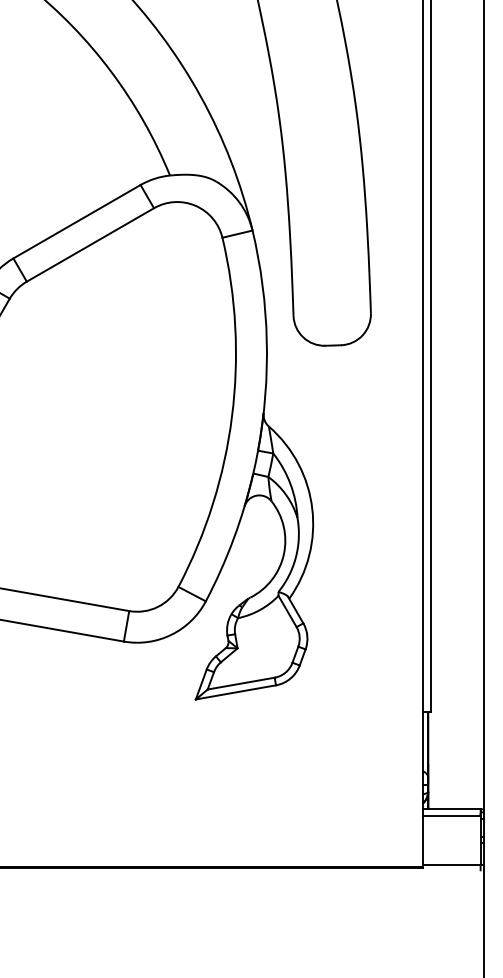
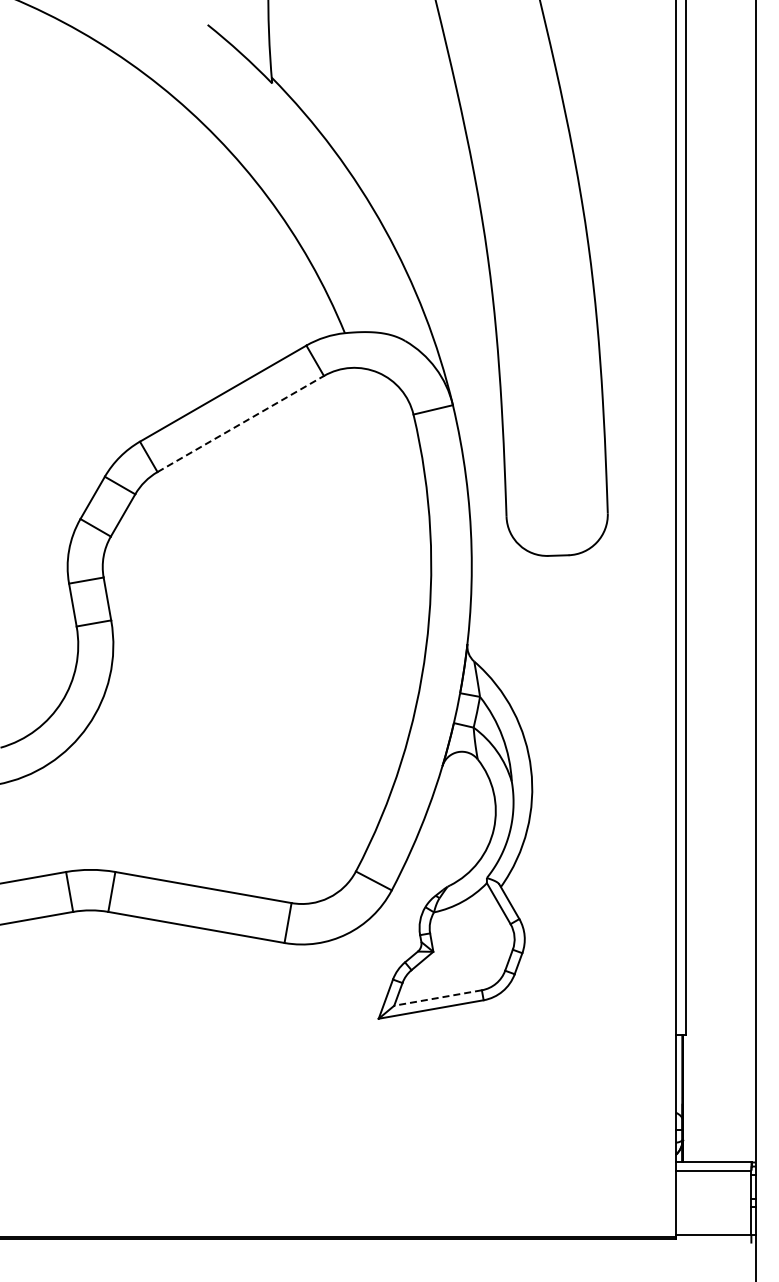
line: (90, 244) -> (241, 423), solid -> dashed
line: (240, 683) -> (437, 998), solid -> dashed

